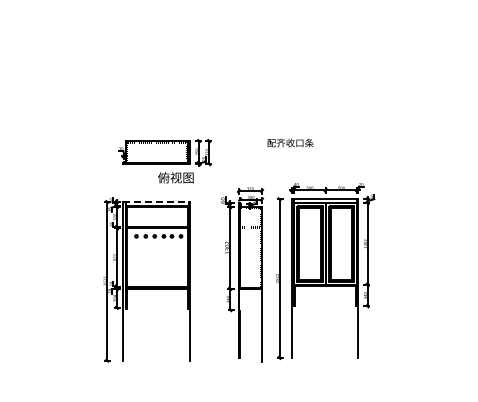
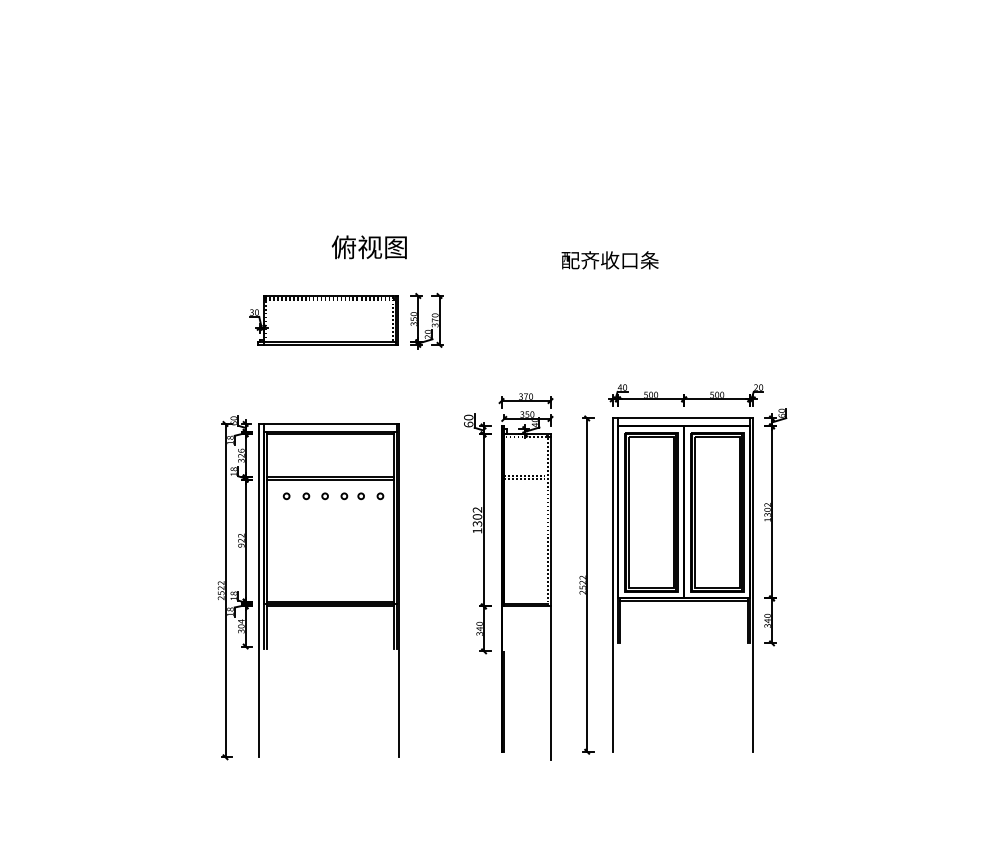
text: (290, 142) -> (610, 259), moved
text: (175, 177) -> (368, 246), moved
line: (157, 201) -> (330, 423), dashed -> solid

